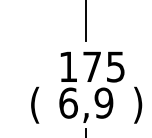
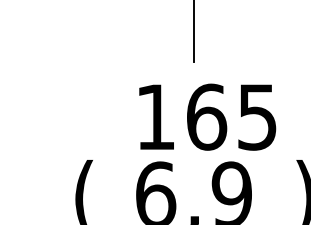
text: (92, 66) -> (207, 116), 175 -> 165

